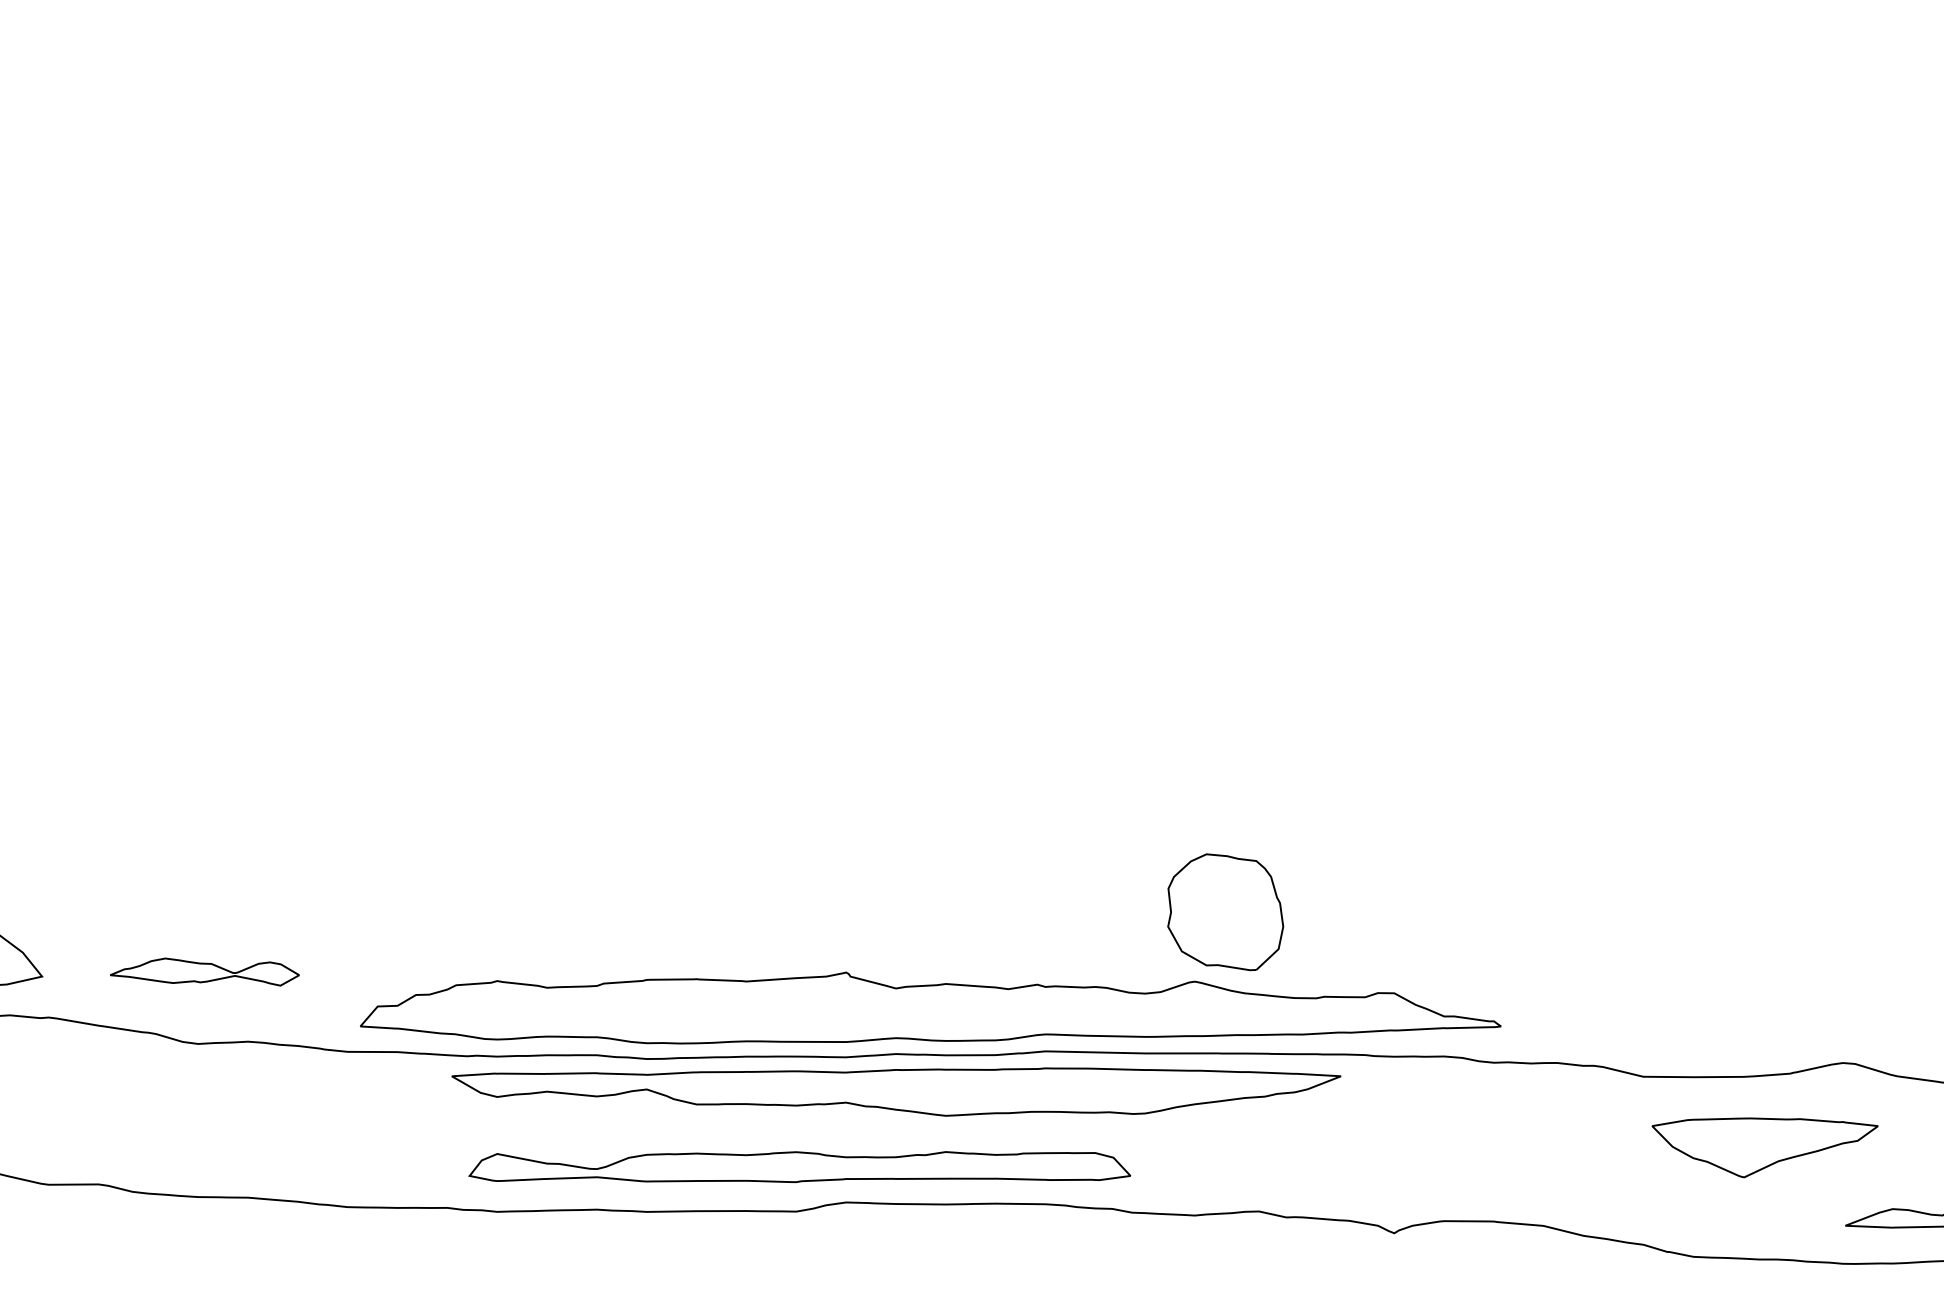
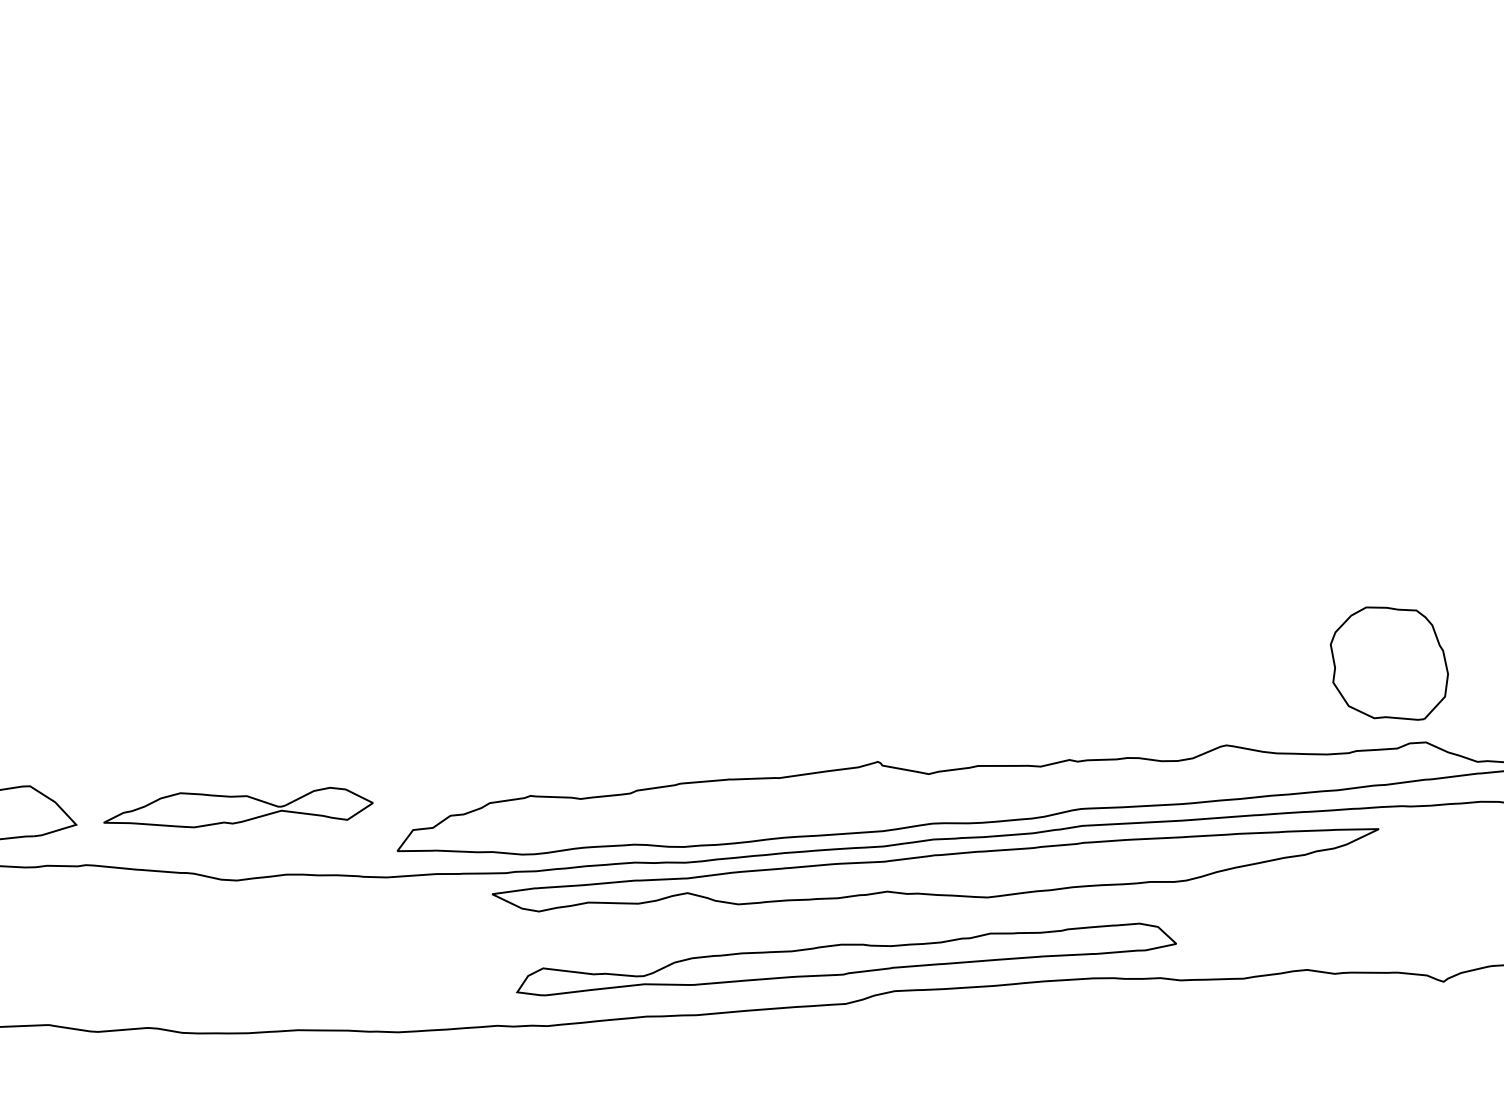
part: (1225, 912) -> (1389, 664), moved
part: (204, 971) -> (237, 807), size x1.43

